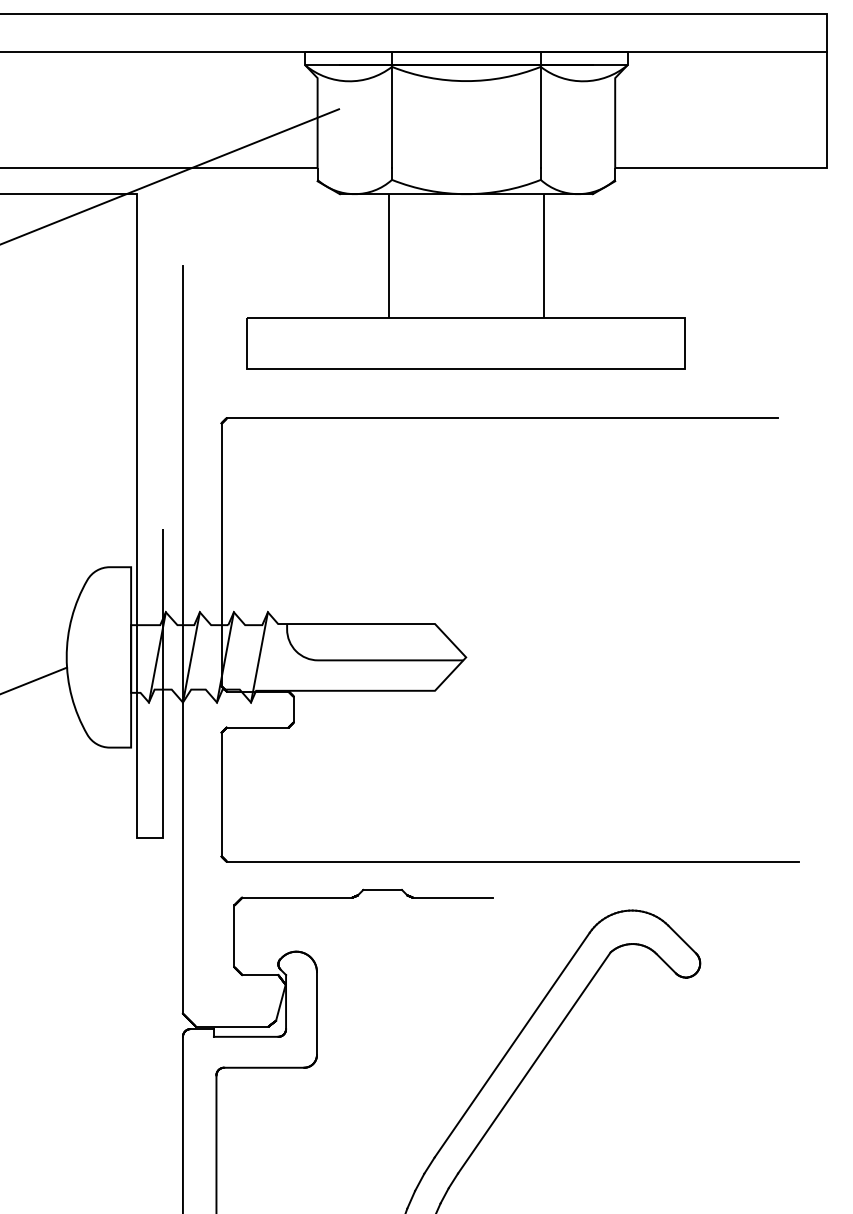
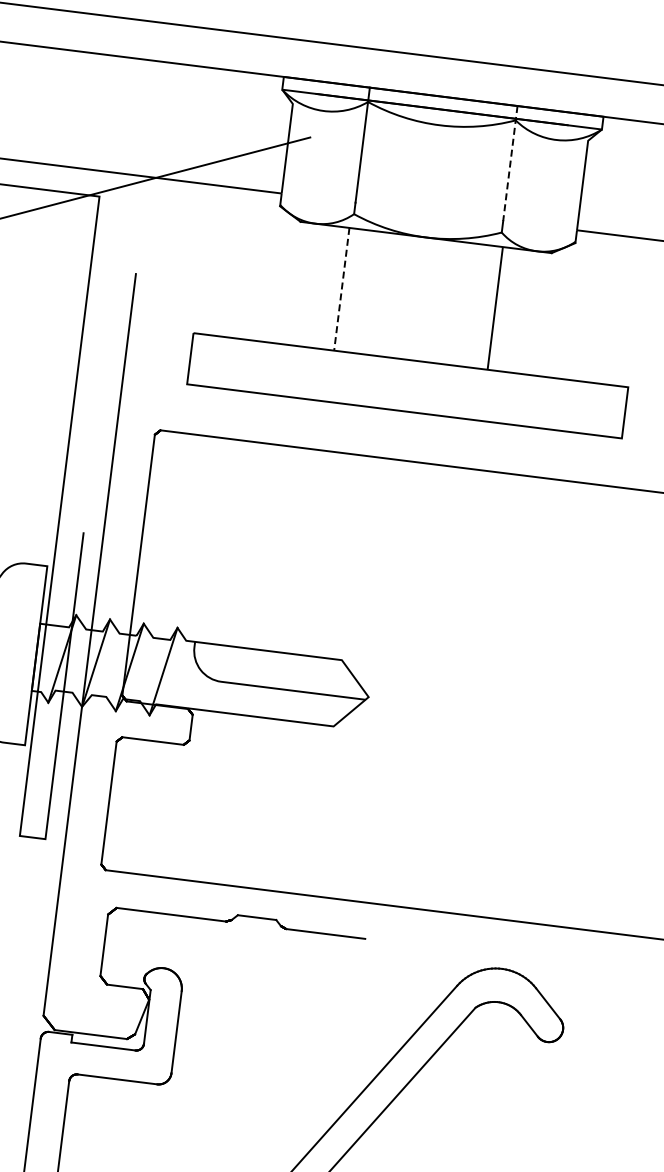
line: (540, 110) -> (510, 163), solid -> dashed
line: (389, 256) -> (342, 289), solid -> dashed

